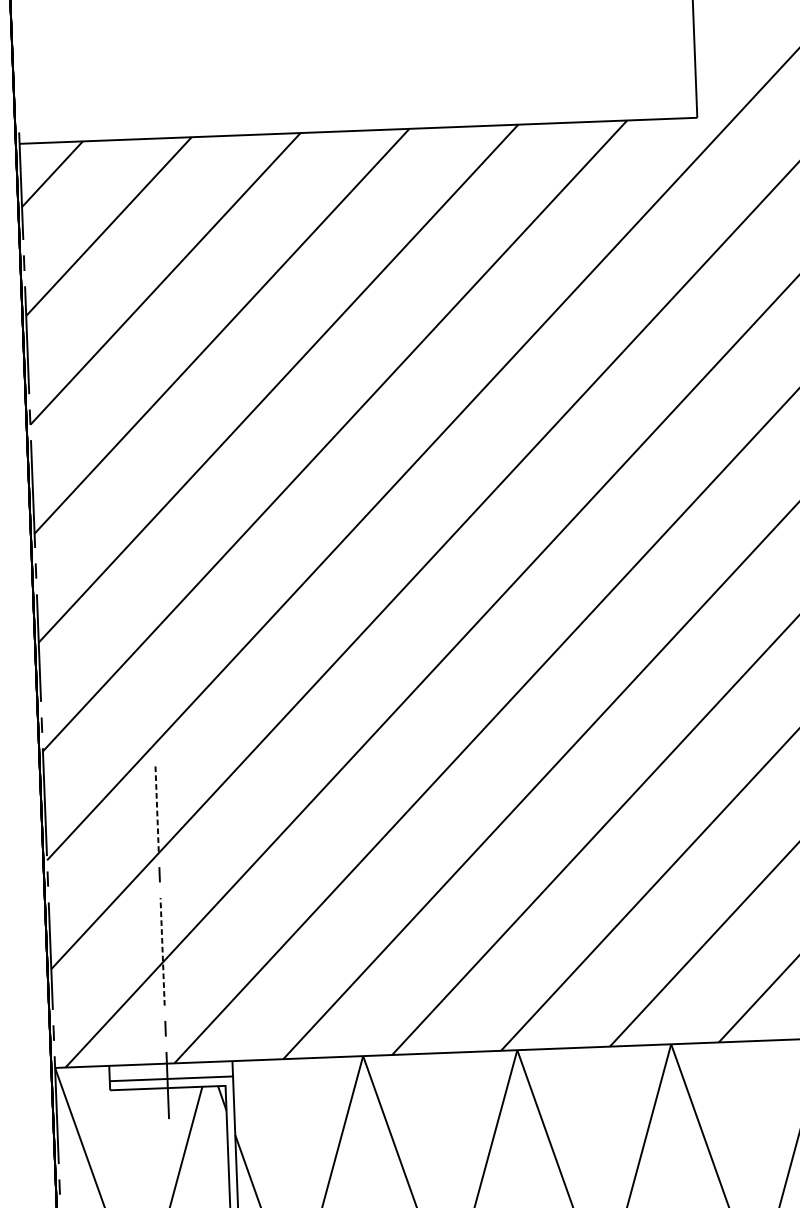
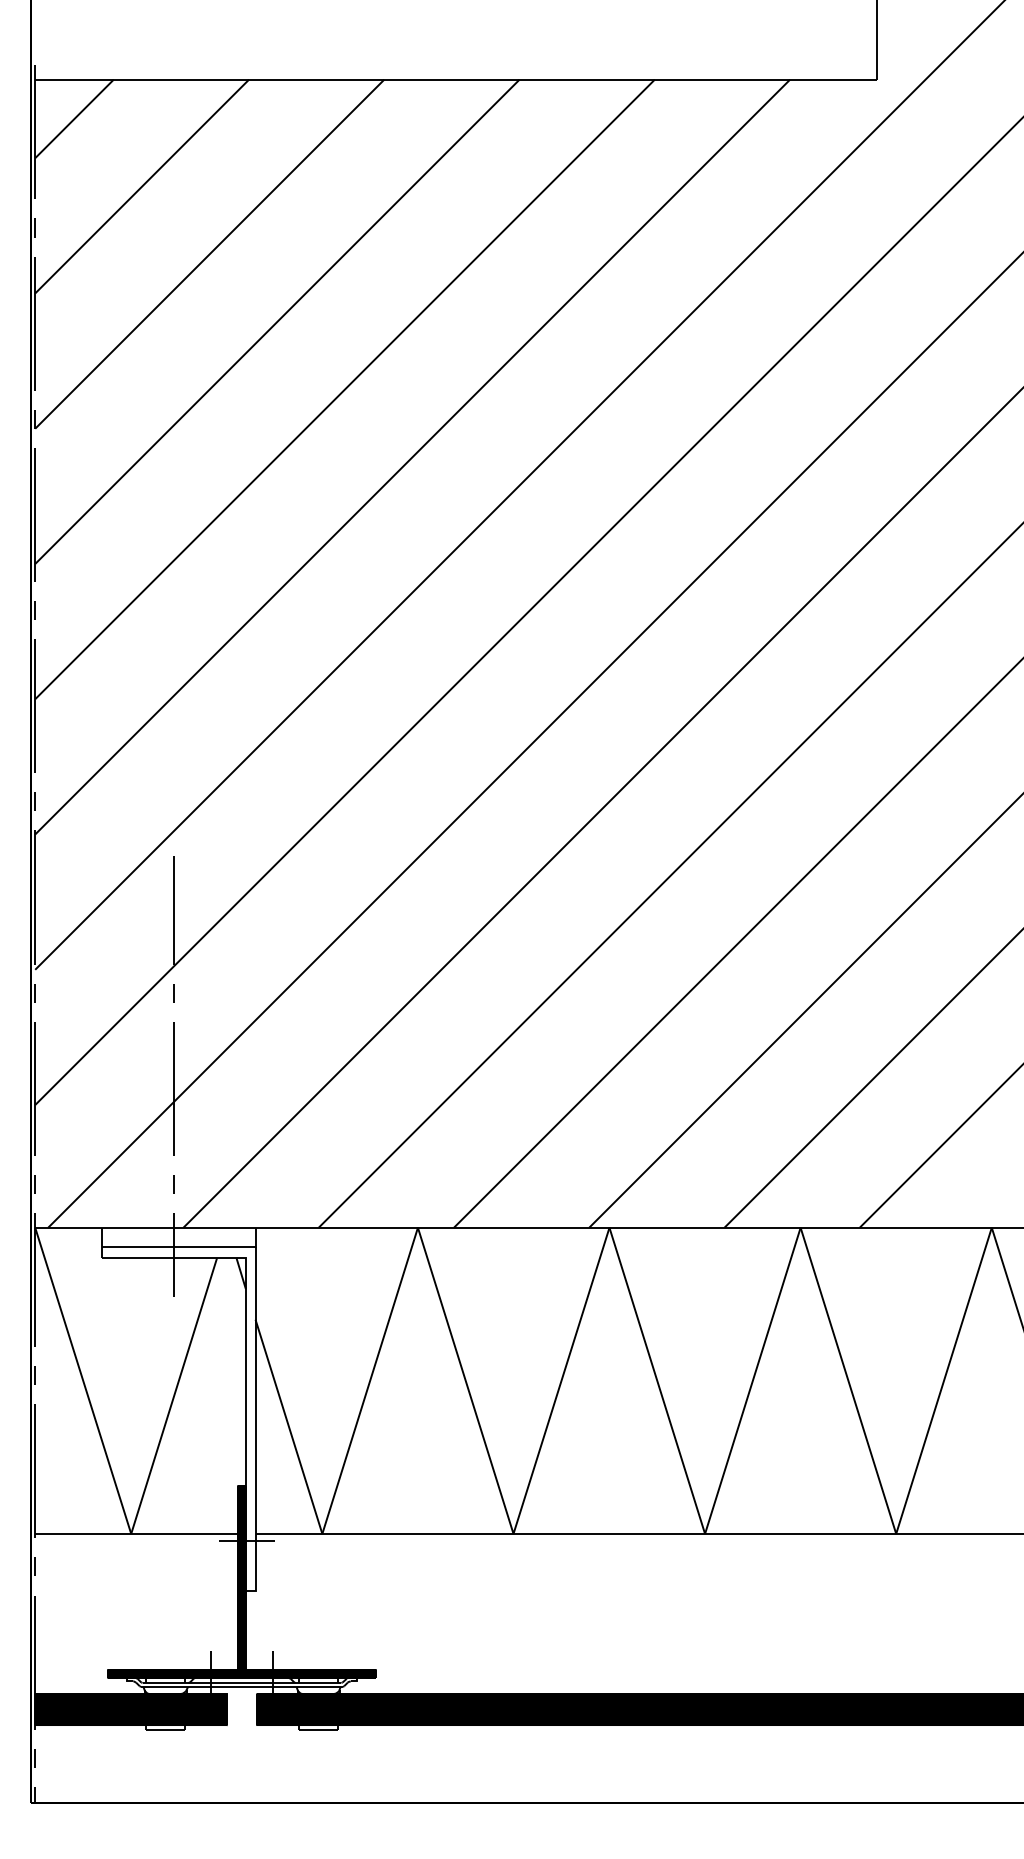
line: (157, 807) -> (174, 909), dashed -> solid
line: (162, 951) -> (174, 1088), dashed -> solid

